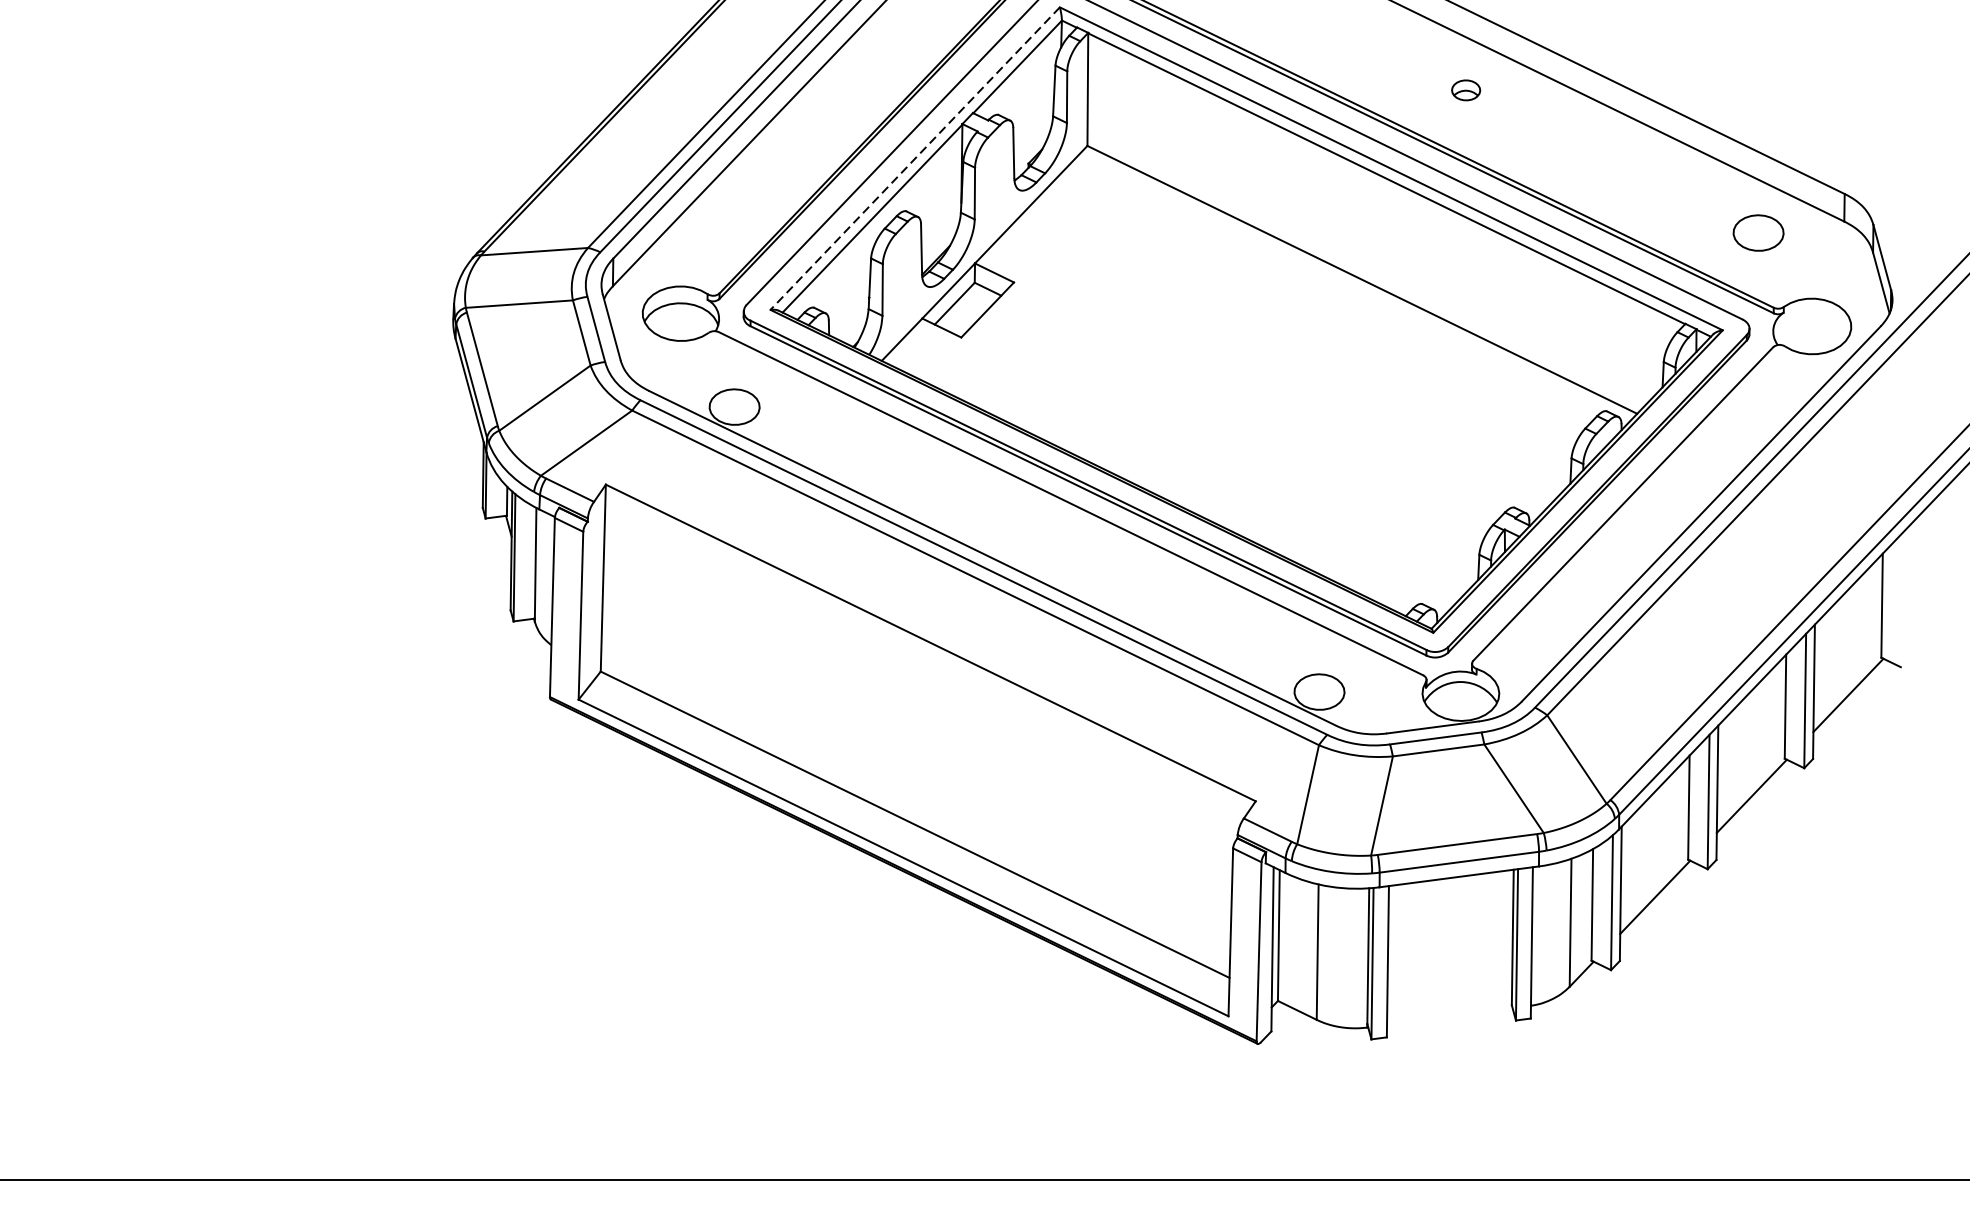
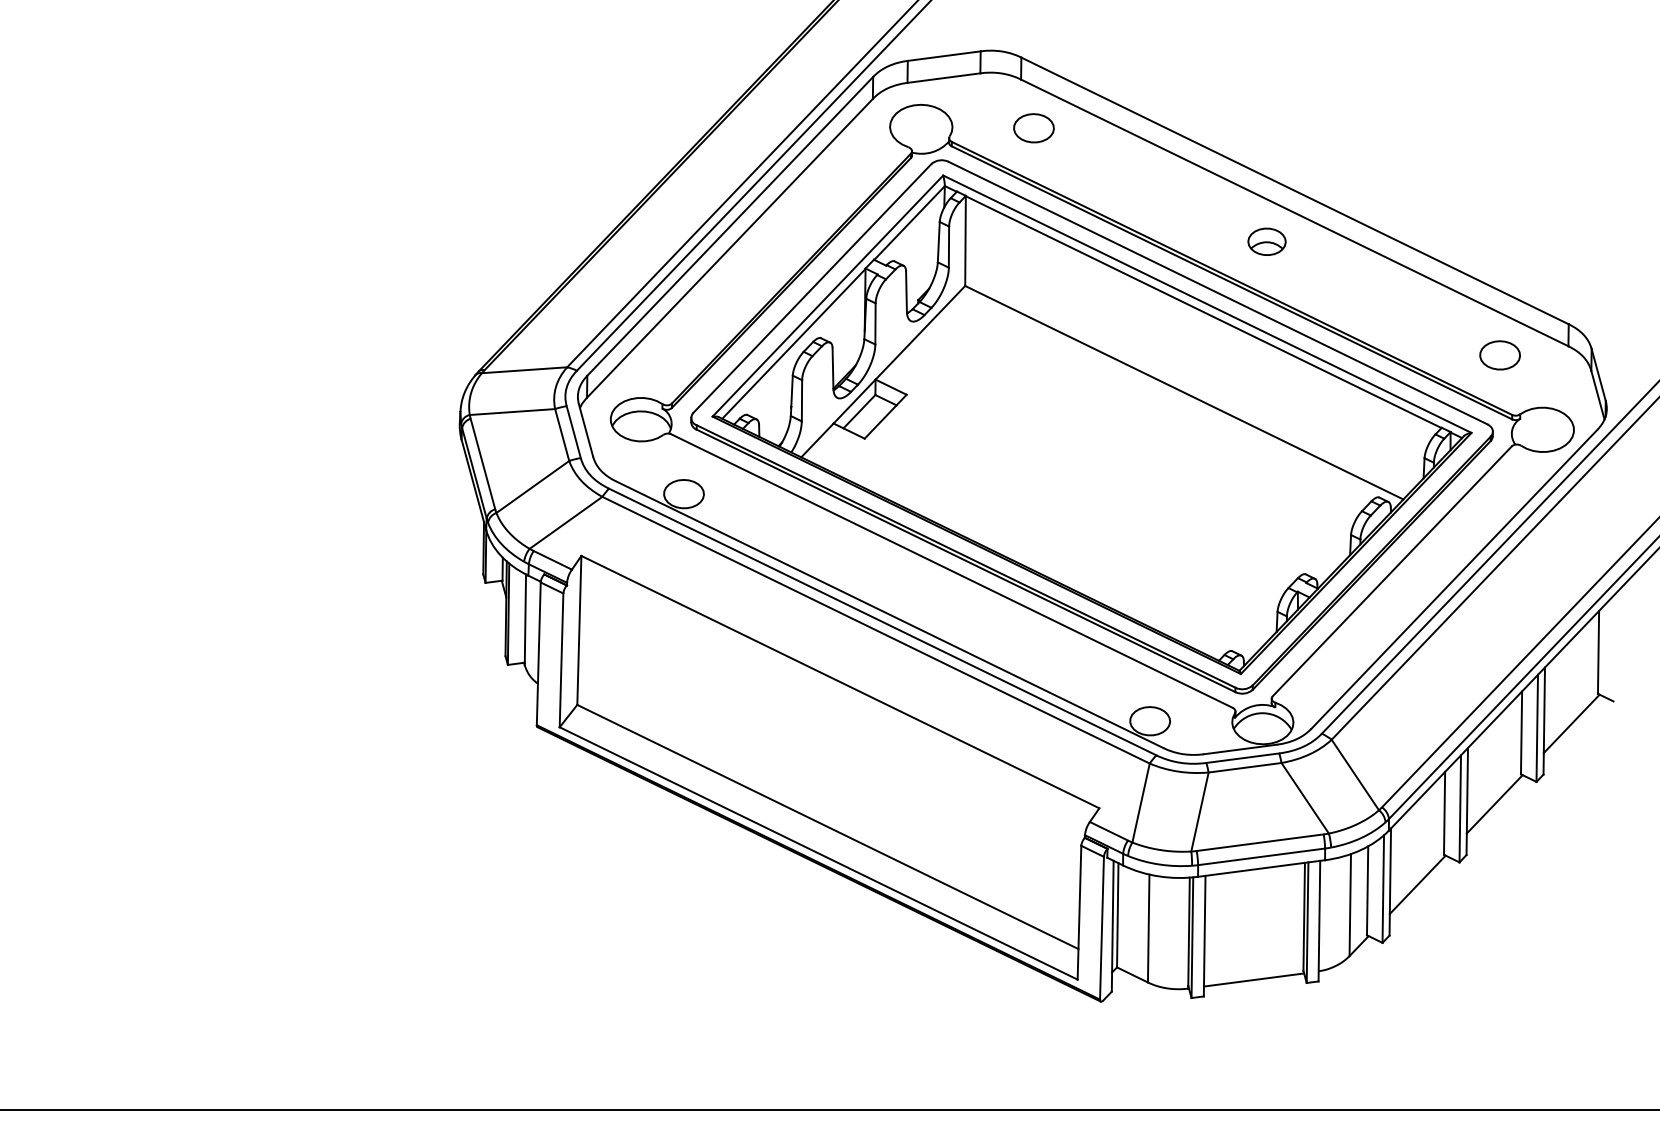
part: (1465, 90) -> (1266, 241), size x1.67
line: (914, 159) -> (827, 296), dashed -> solid
line: (1449, 1016) -> (1253, 979), added

